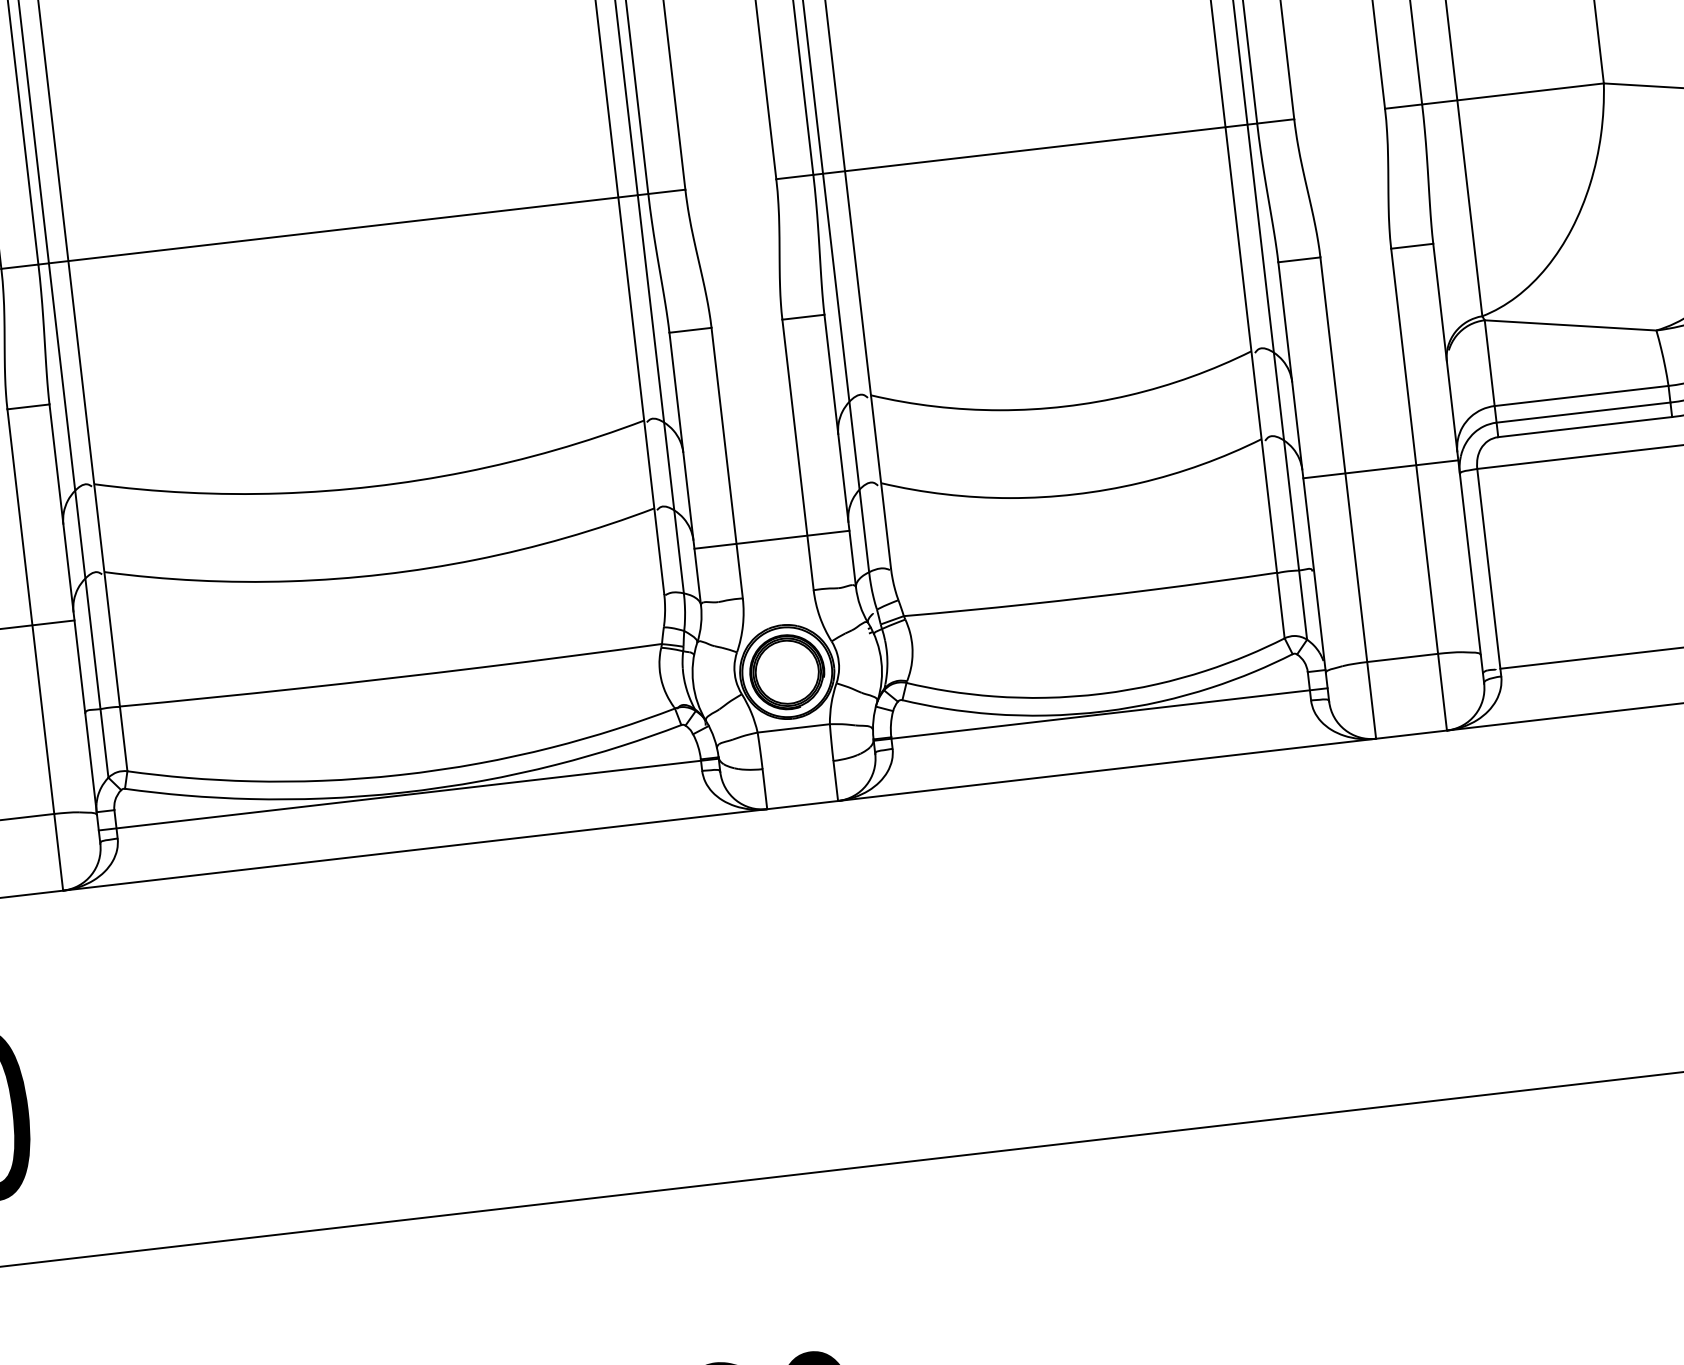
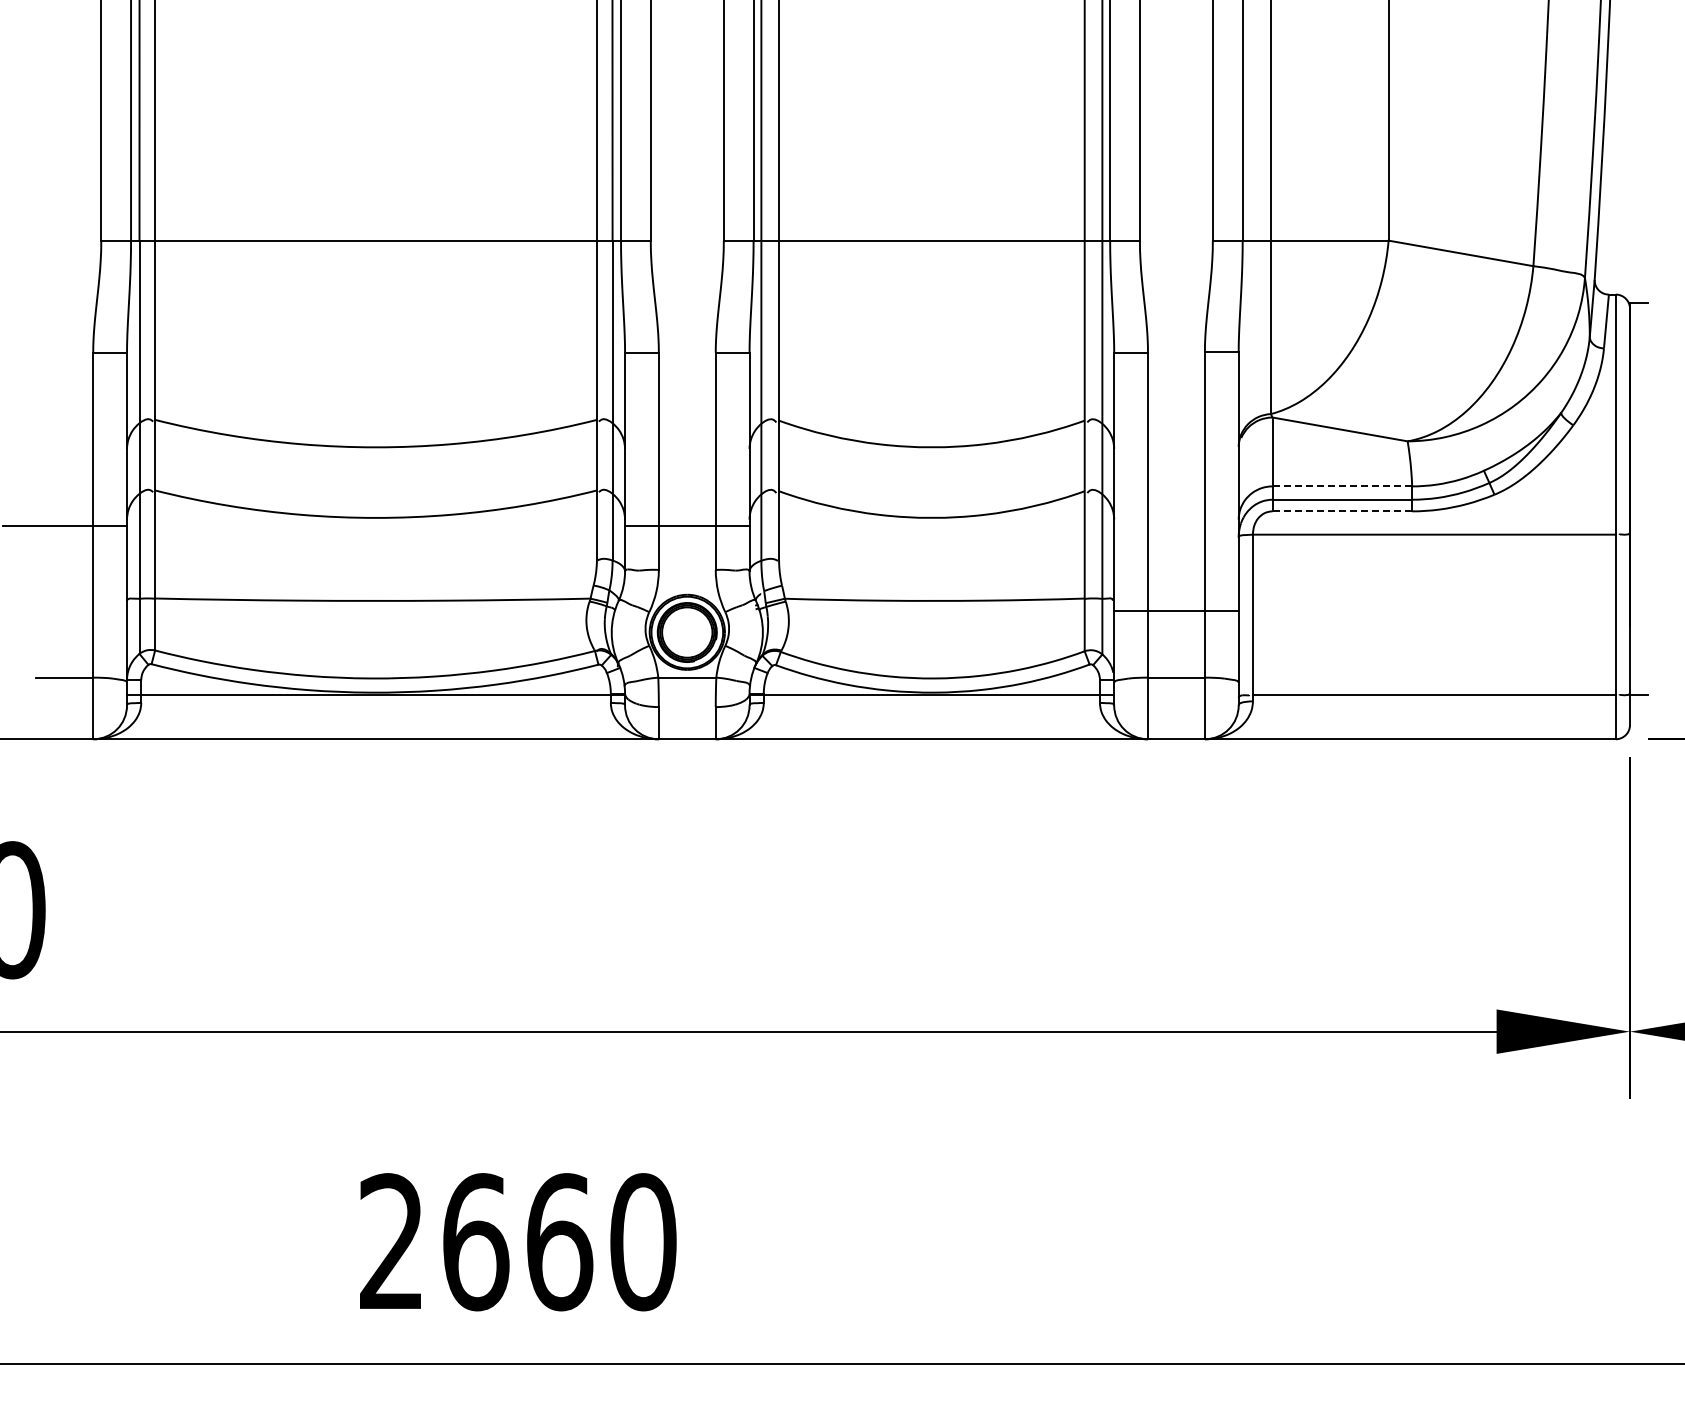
line: (1581, 396) -> (1342, 486), solid -> dashed
line: (1585, 427) -> (1342, 511), solid -> dashed
line: (1380, 469) -> (1176, 611), moved

